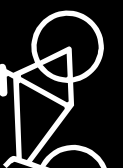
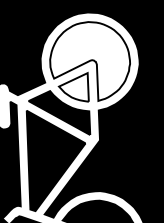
fill: (67, 46) -> (90, 61), removed
fill: (55, 65) -> (73, 87), removed

